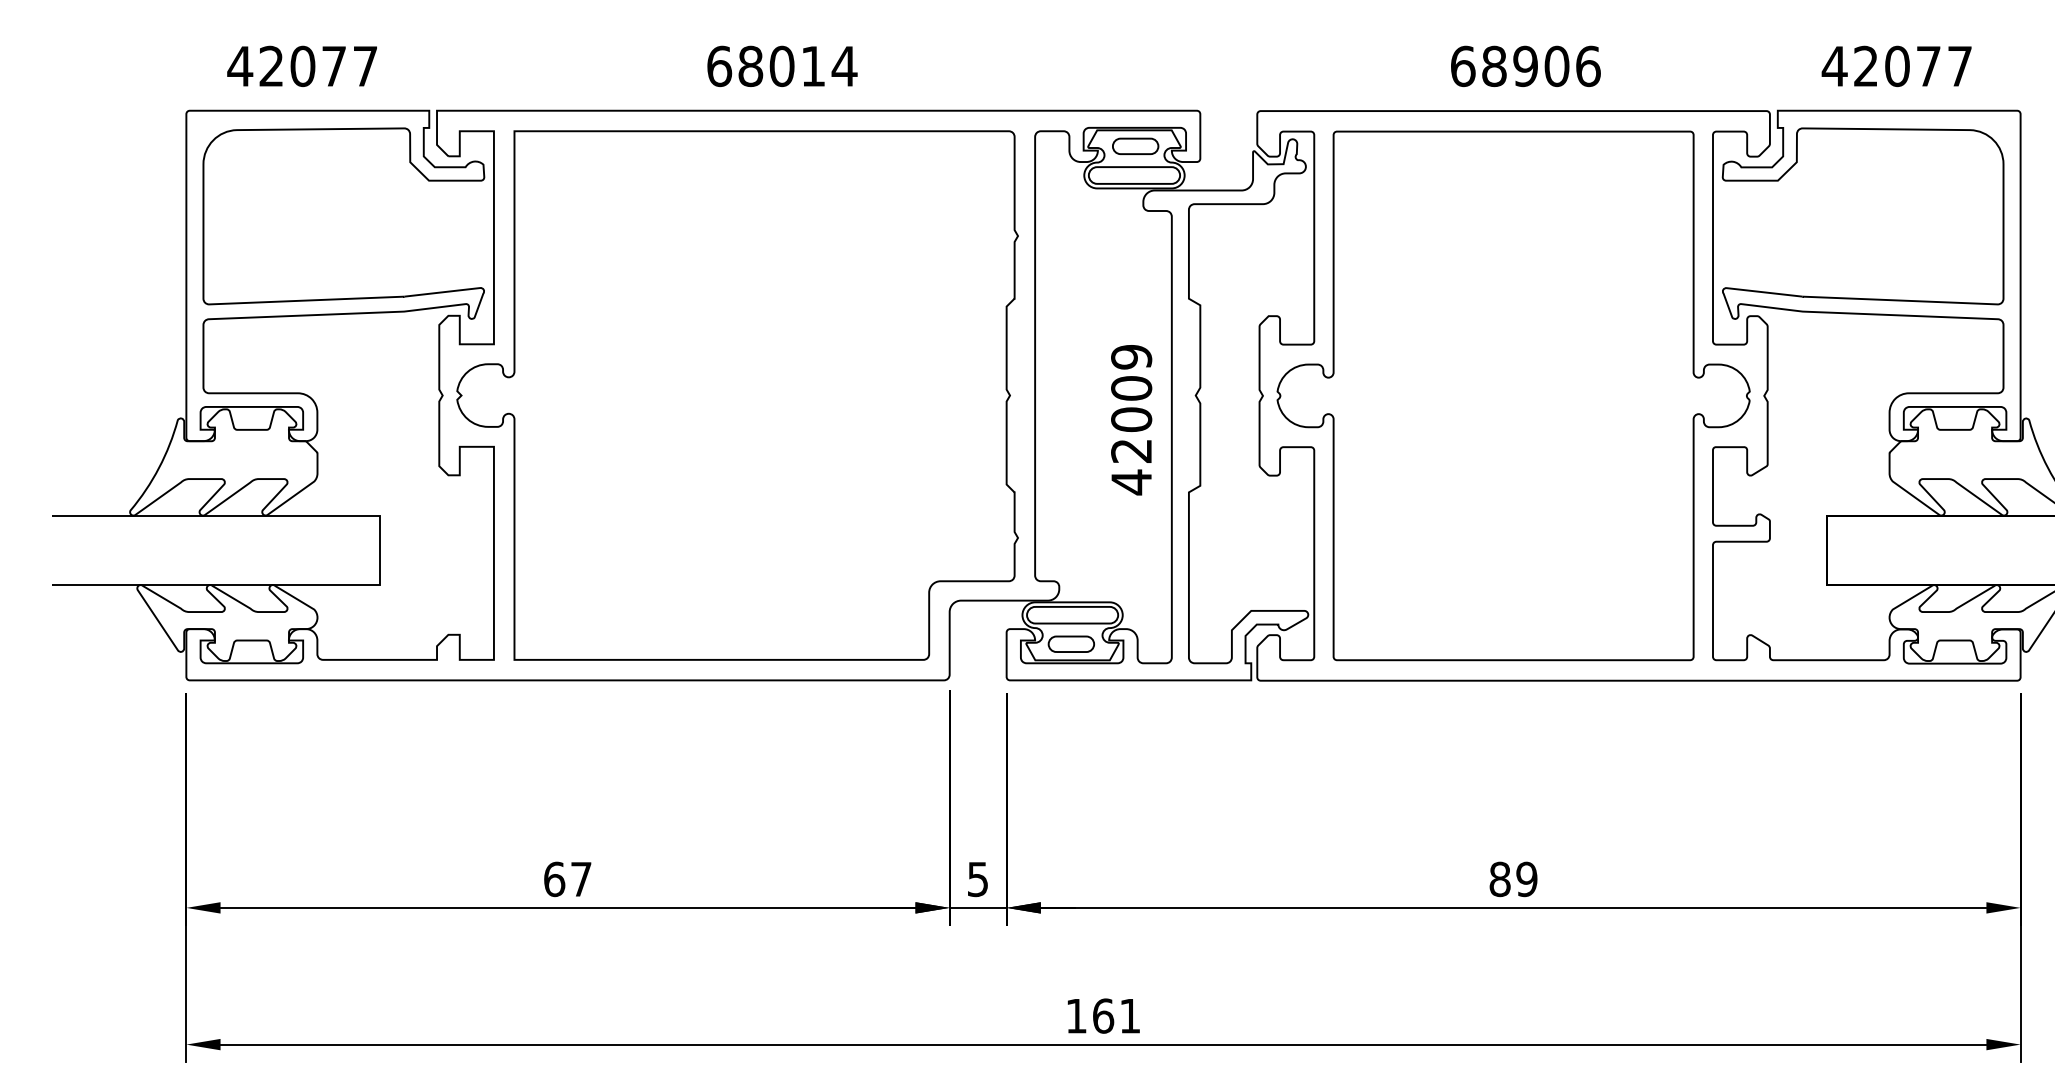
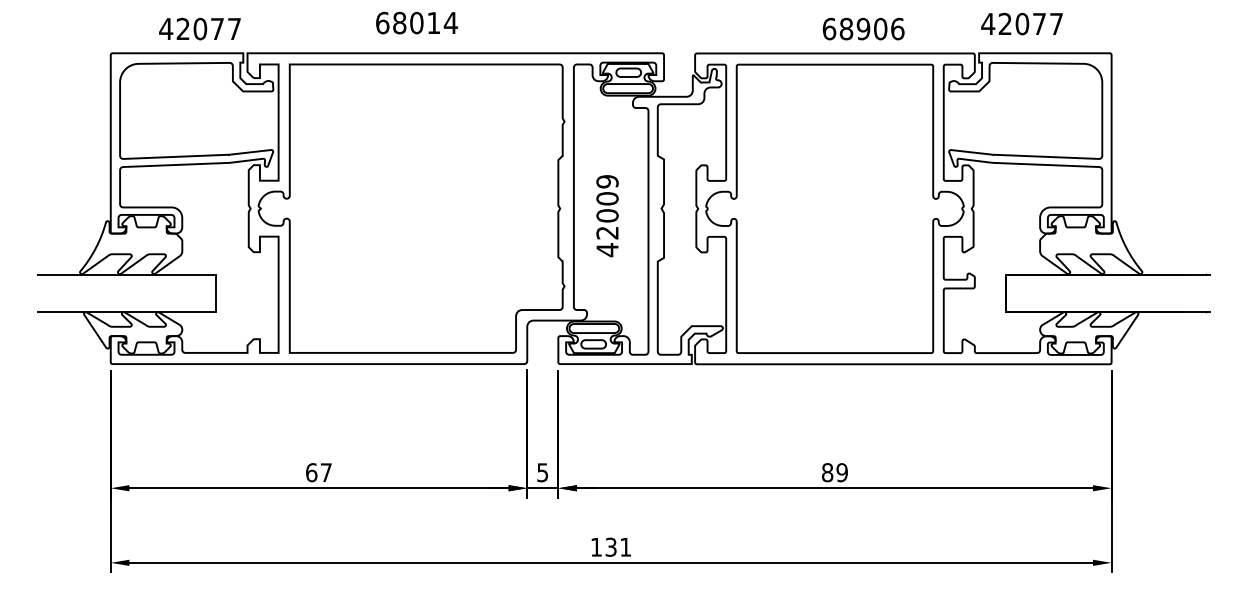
text: (301, 65) -> (199, 28), moved
text: (781, 65) -> (416, 22), moved
text: (1525, 65) -> (863, 28), moved
text: (1895, 65) -> (1021, 23), moved
text: (1131, 420) -> (607, 216), moved
text: (1102, 1014) -> (610, 546), 161 -> 131

